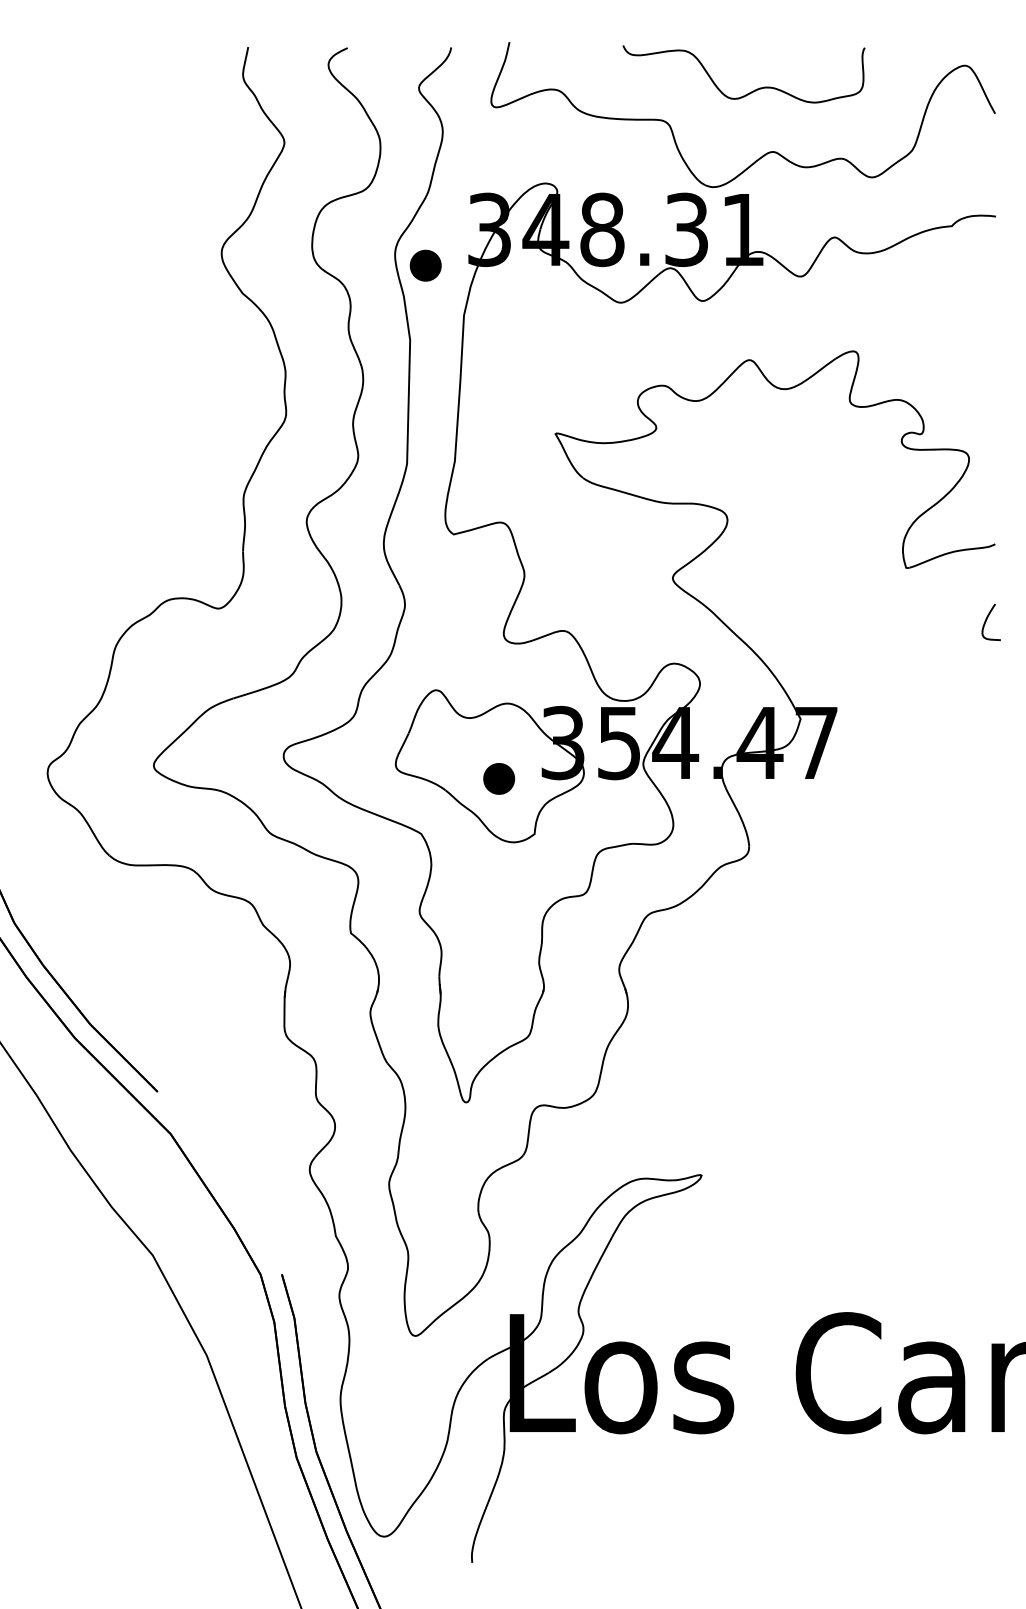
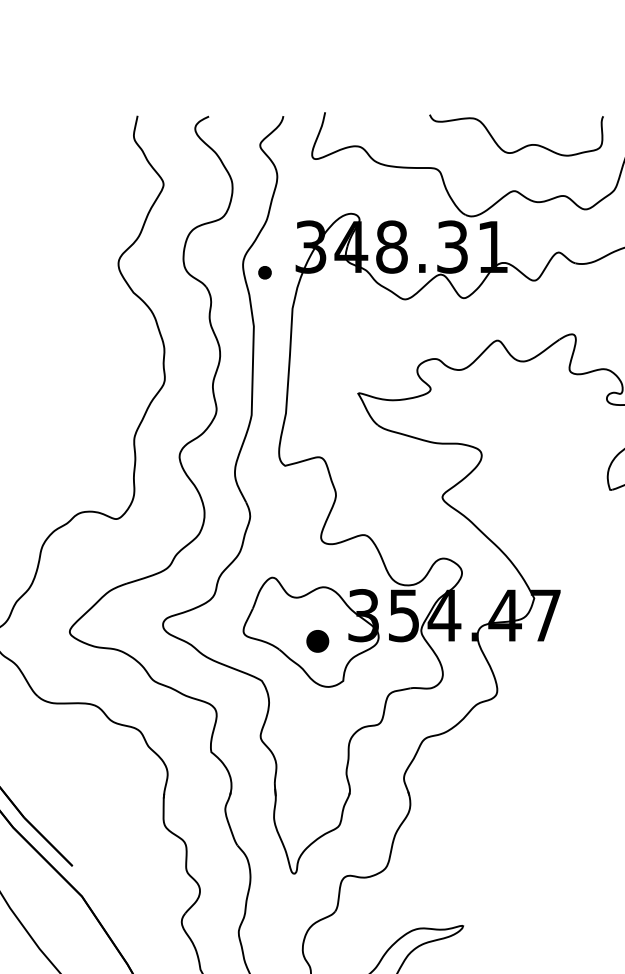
curve: (751, 91) -> (521, 147), moved
part: (425, 265) -> (264, 272), size x0.6

